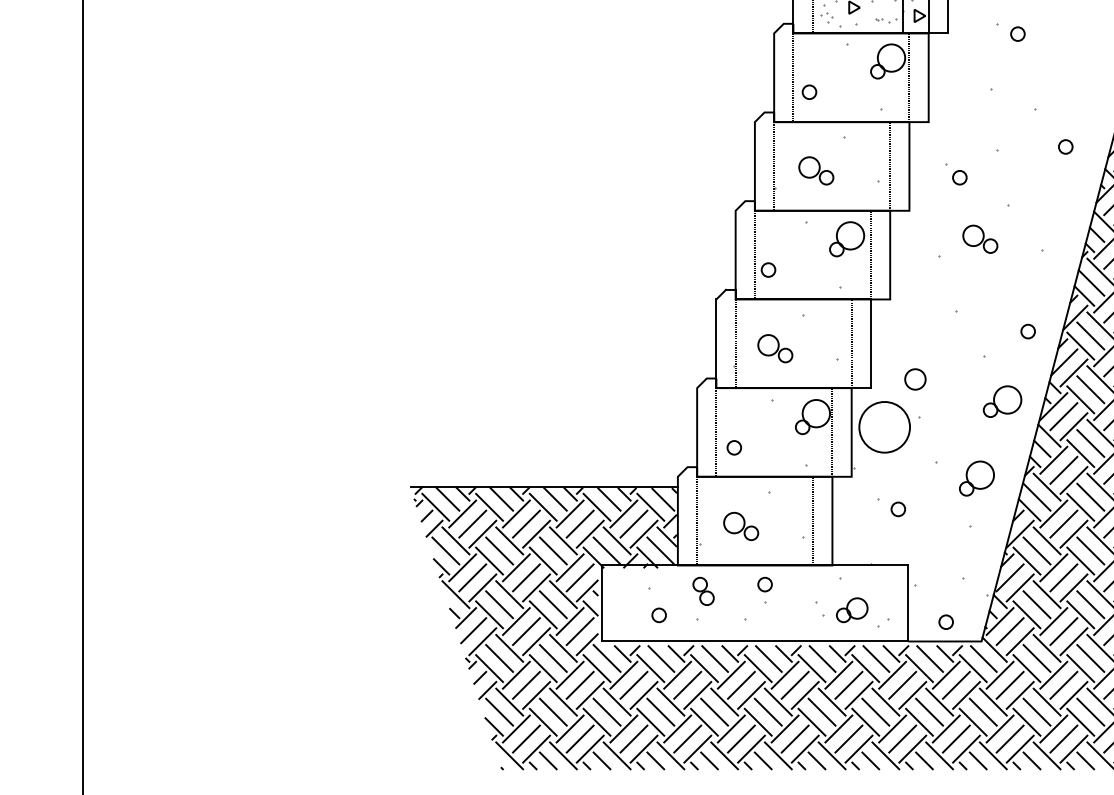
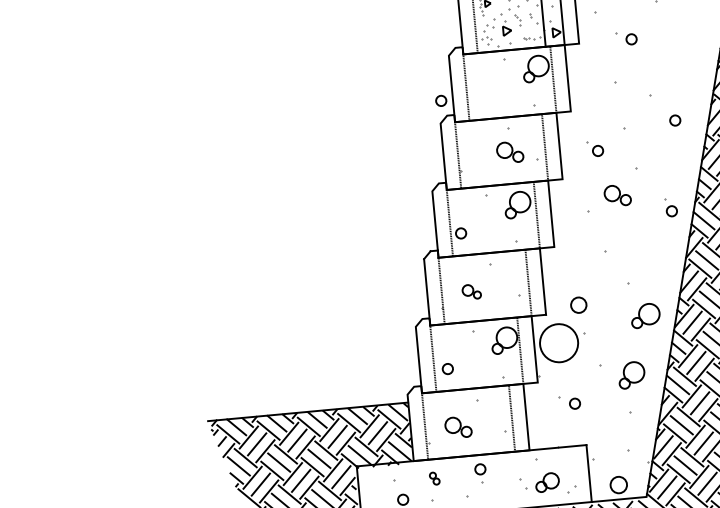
circle: (809, 91) -> (441, 100), moved
part: (816, 170) -> (510, 152), moved
circle: (1027, 331) -> (671, 211), moved
part: (775, 348) -> (471, 291), size x0.7
part: (703, 590) -> (434, 478), size x0.6
circle: (945, 621) -> (618, 484), size x1.6

